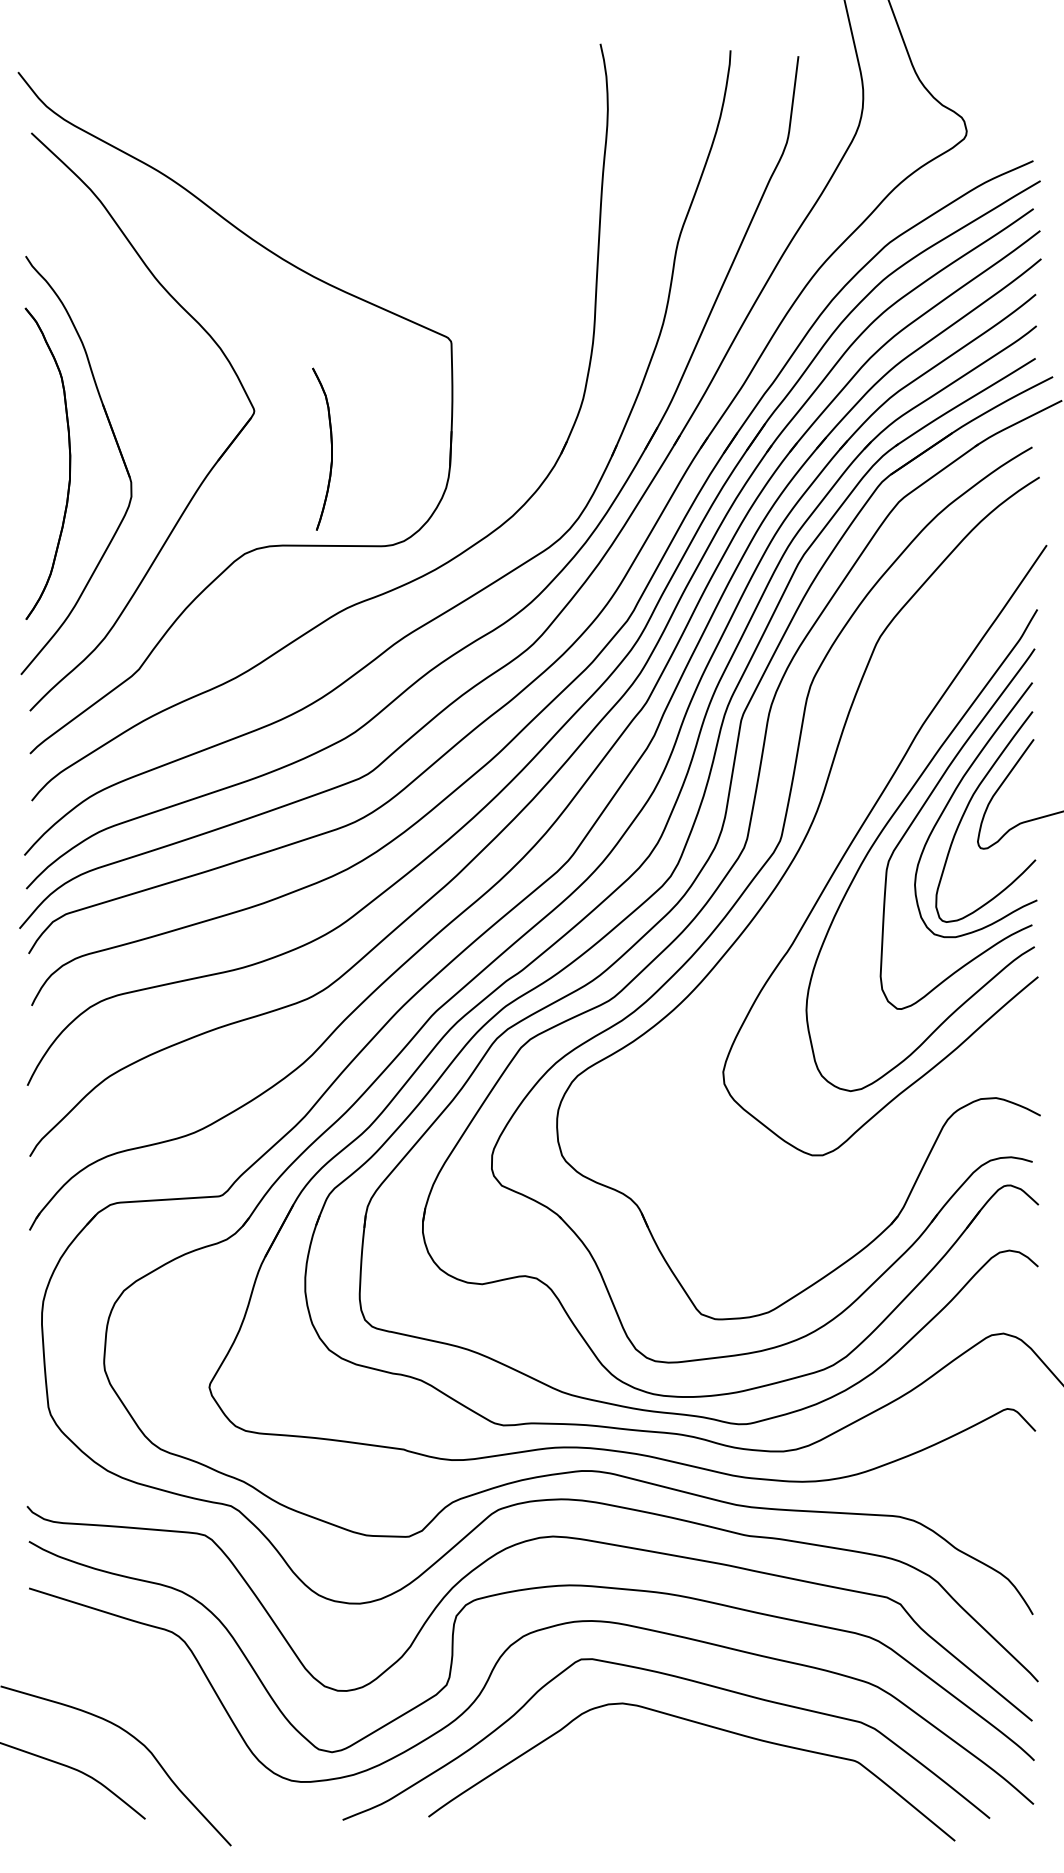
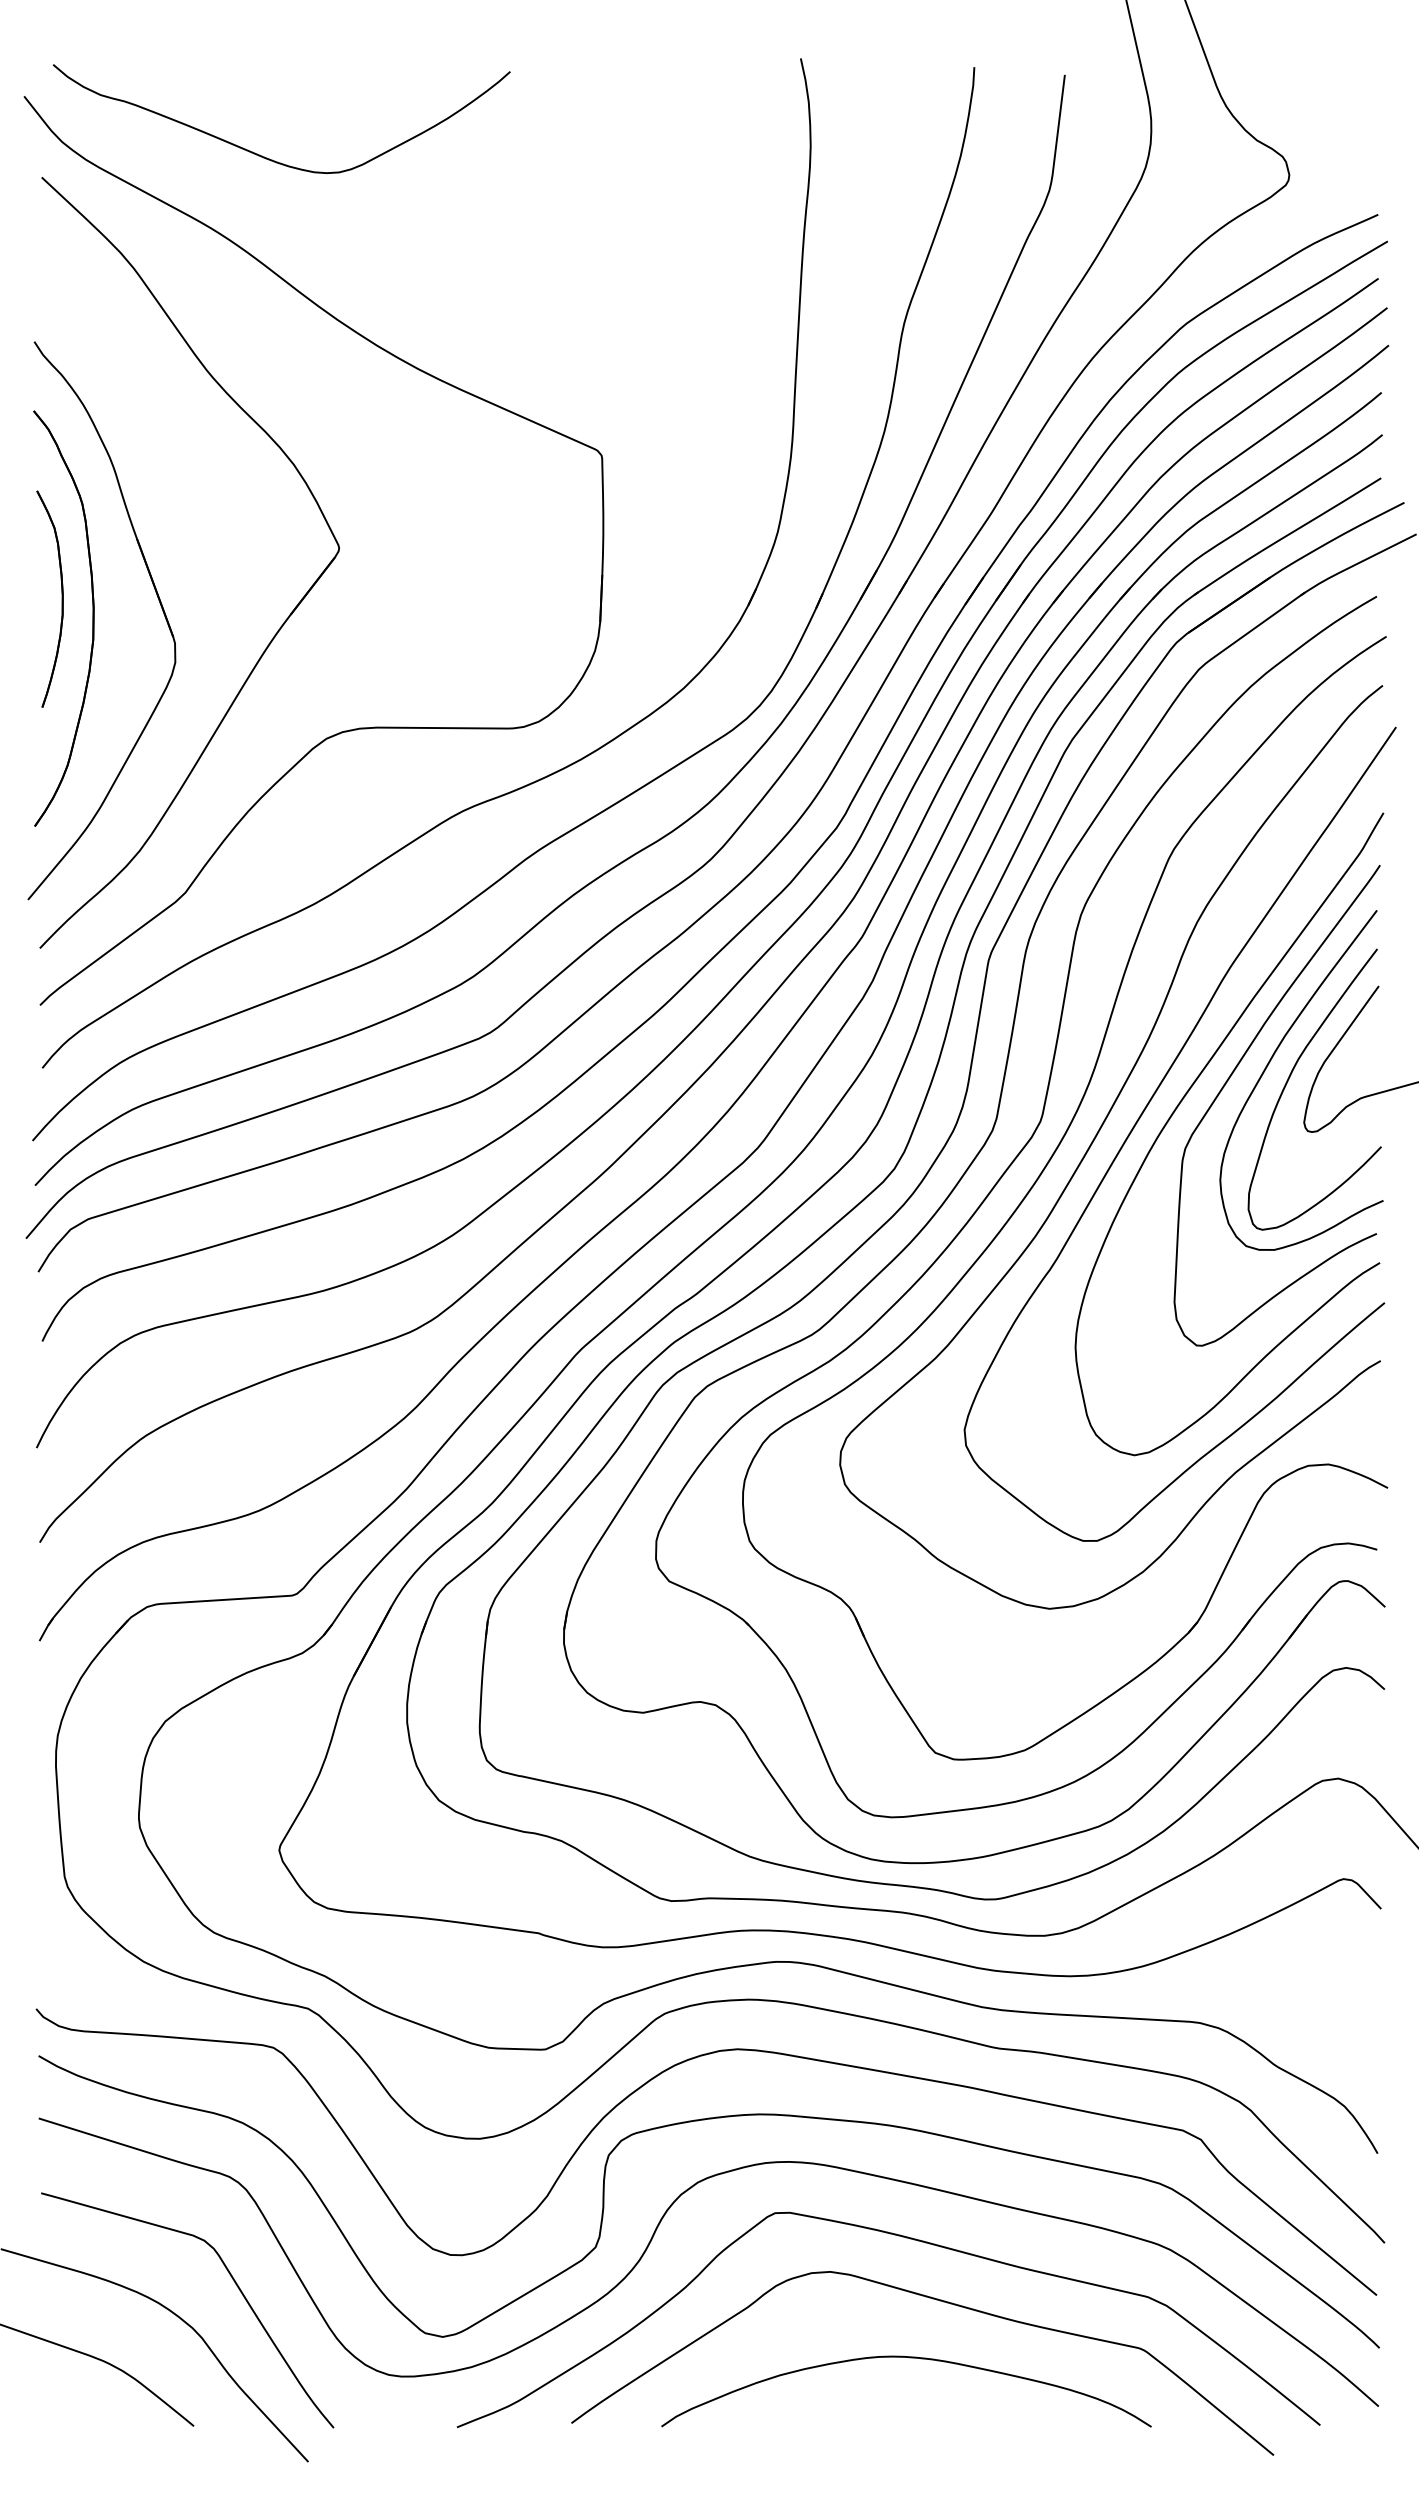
curve: (200, 118) -> (267, 157), added
part: (331, 448) -> (61, 598), moved
curve: (821, 854) -> (1095, 1139), added
curve: (175, 1710) -> (233, 2281), added
curve: (681, 1768) -> (909, 2358), added

